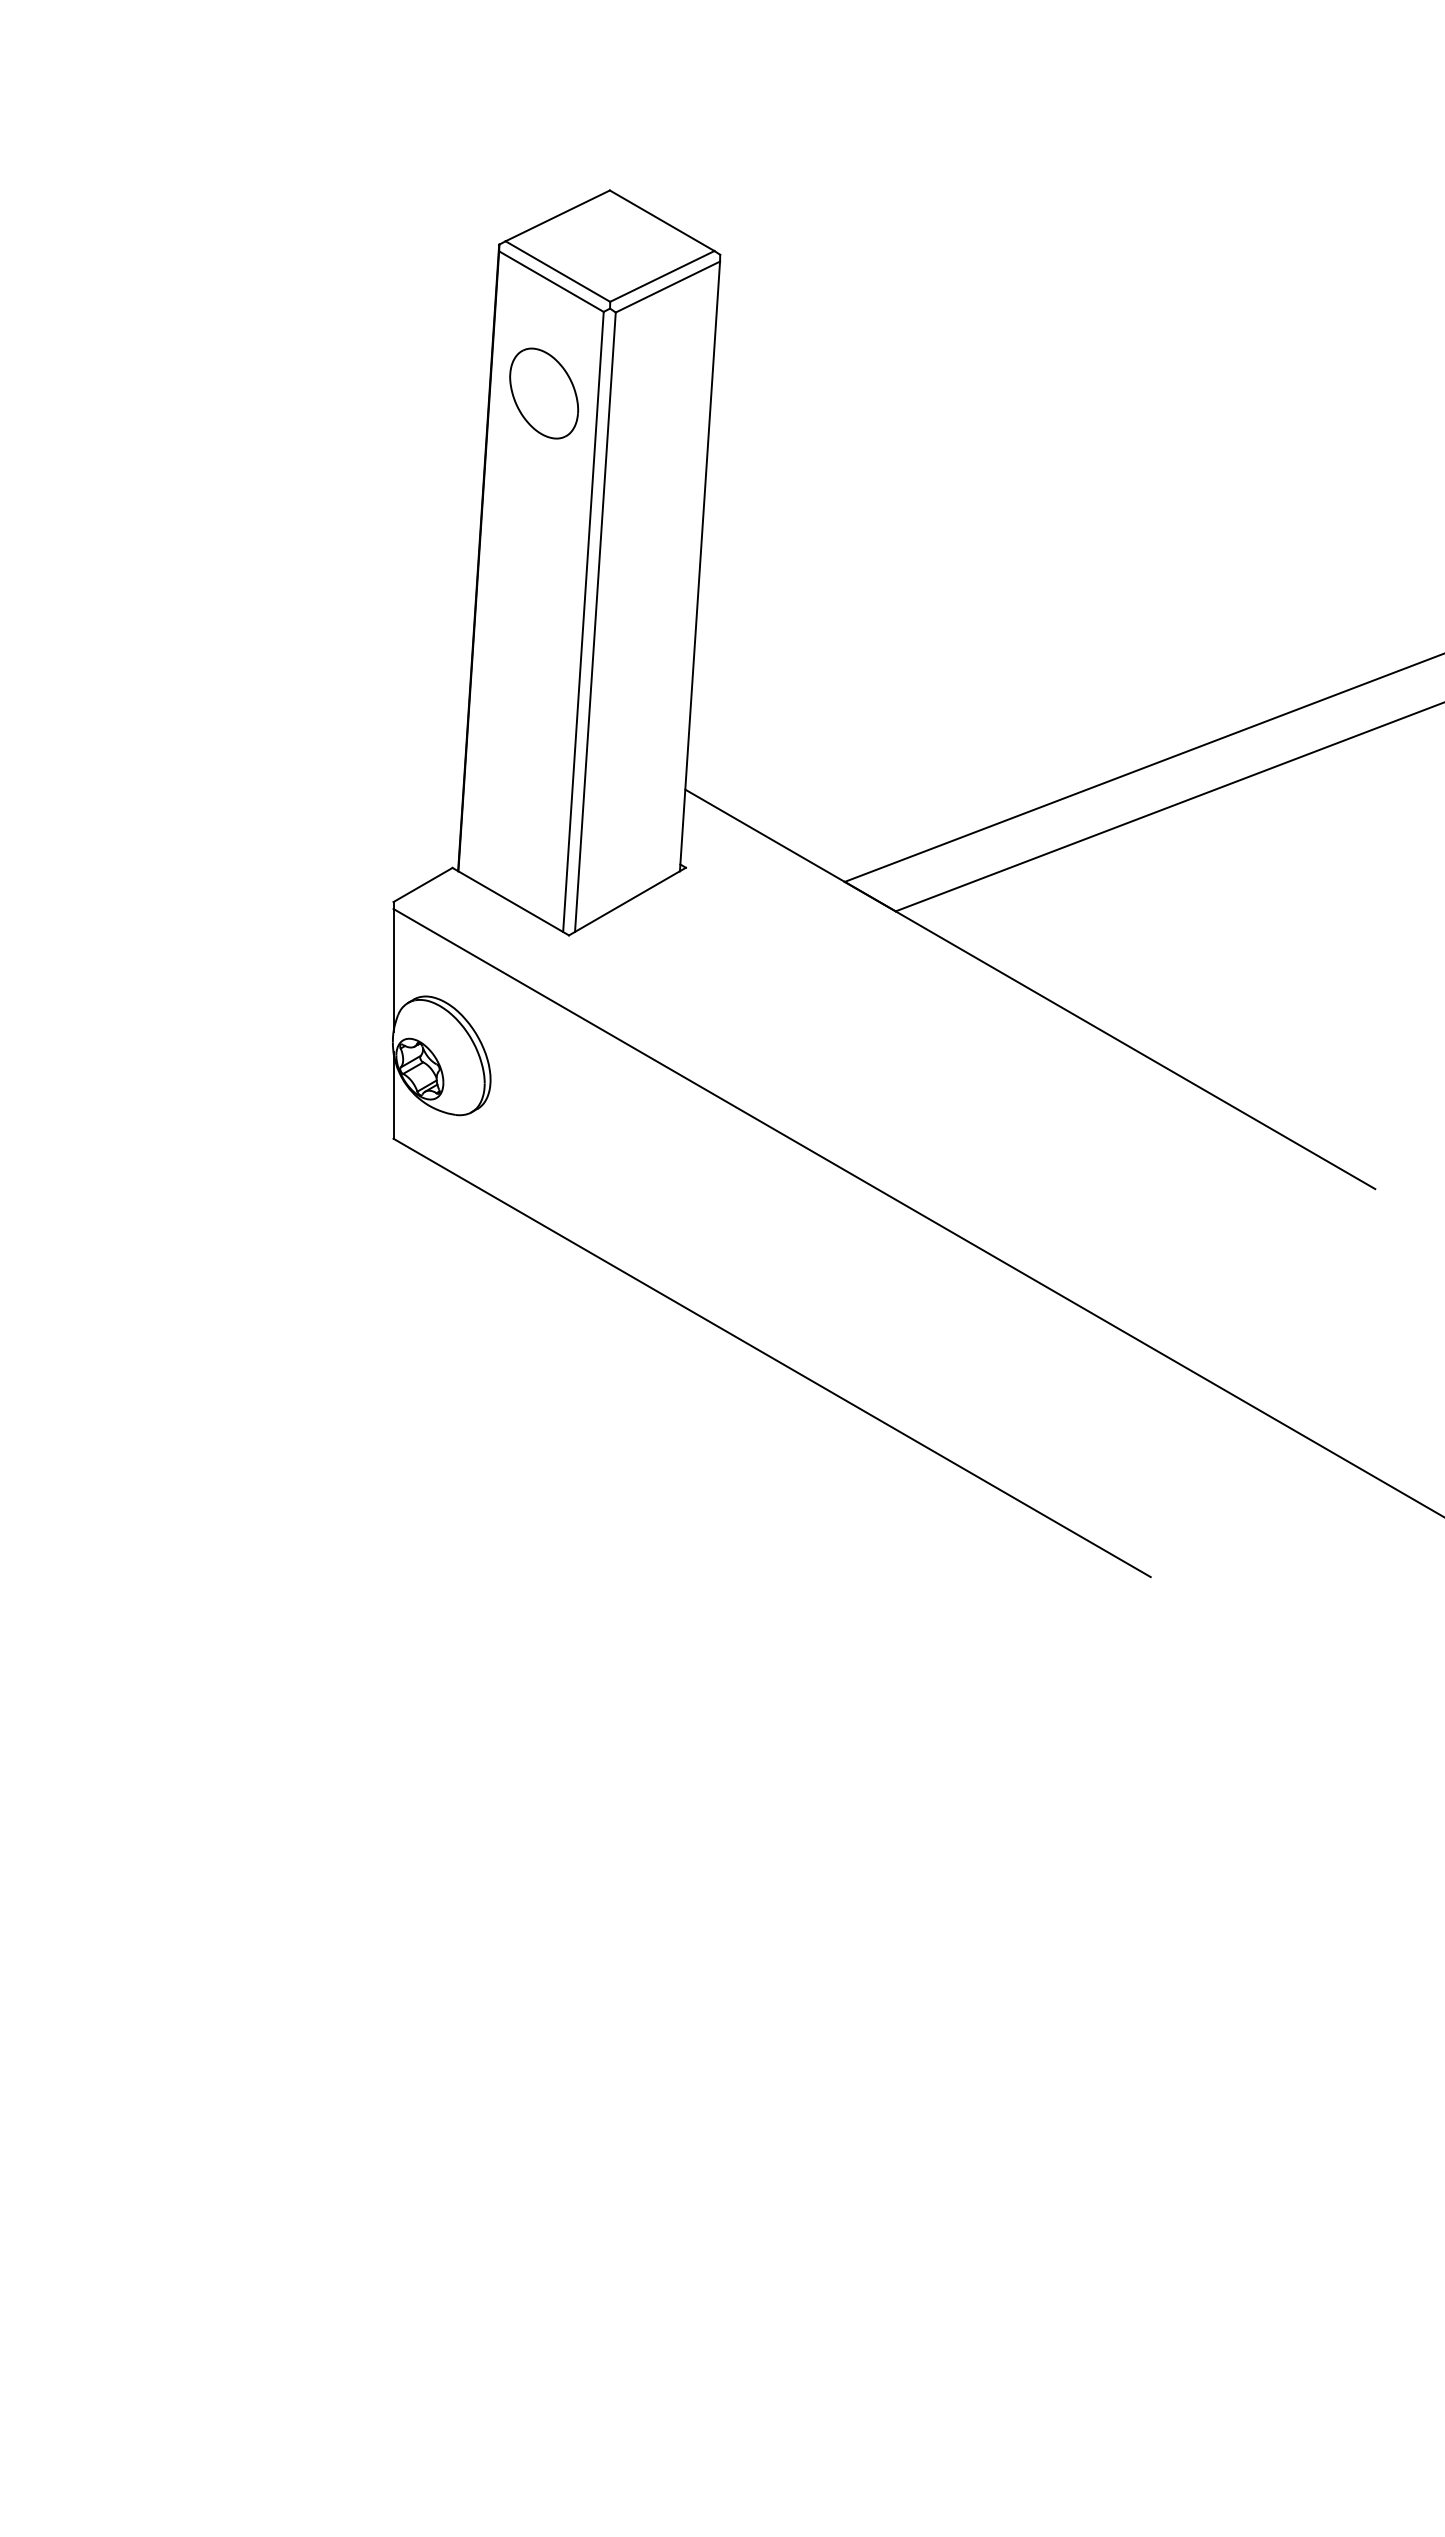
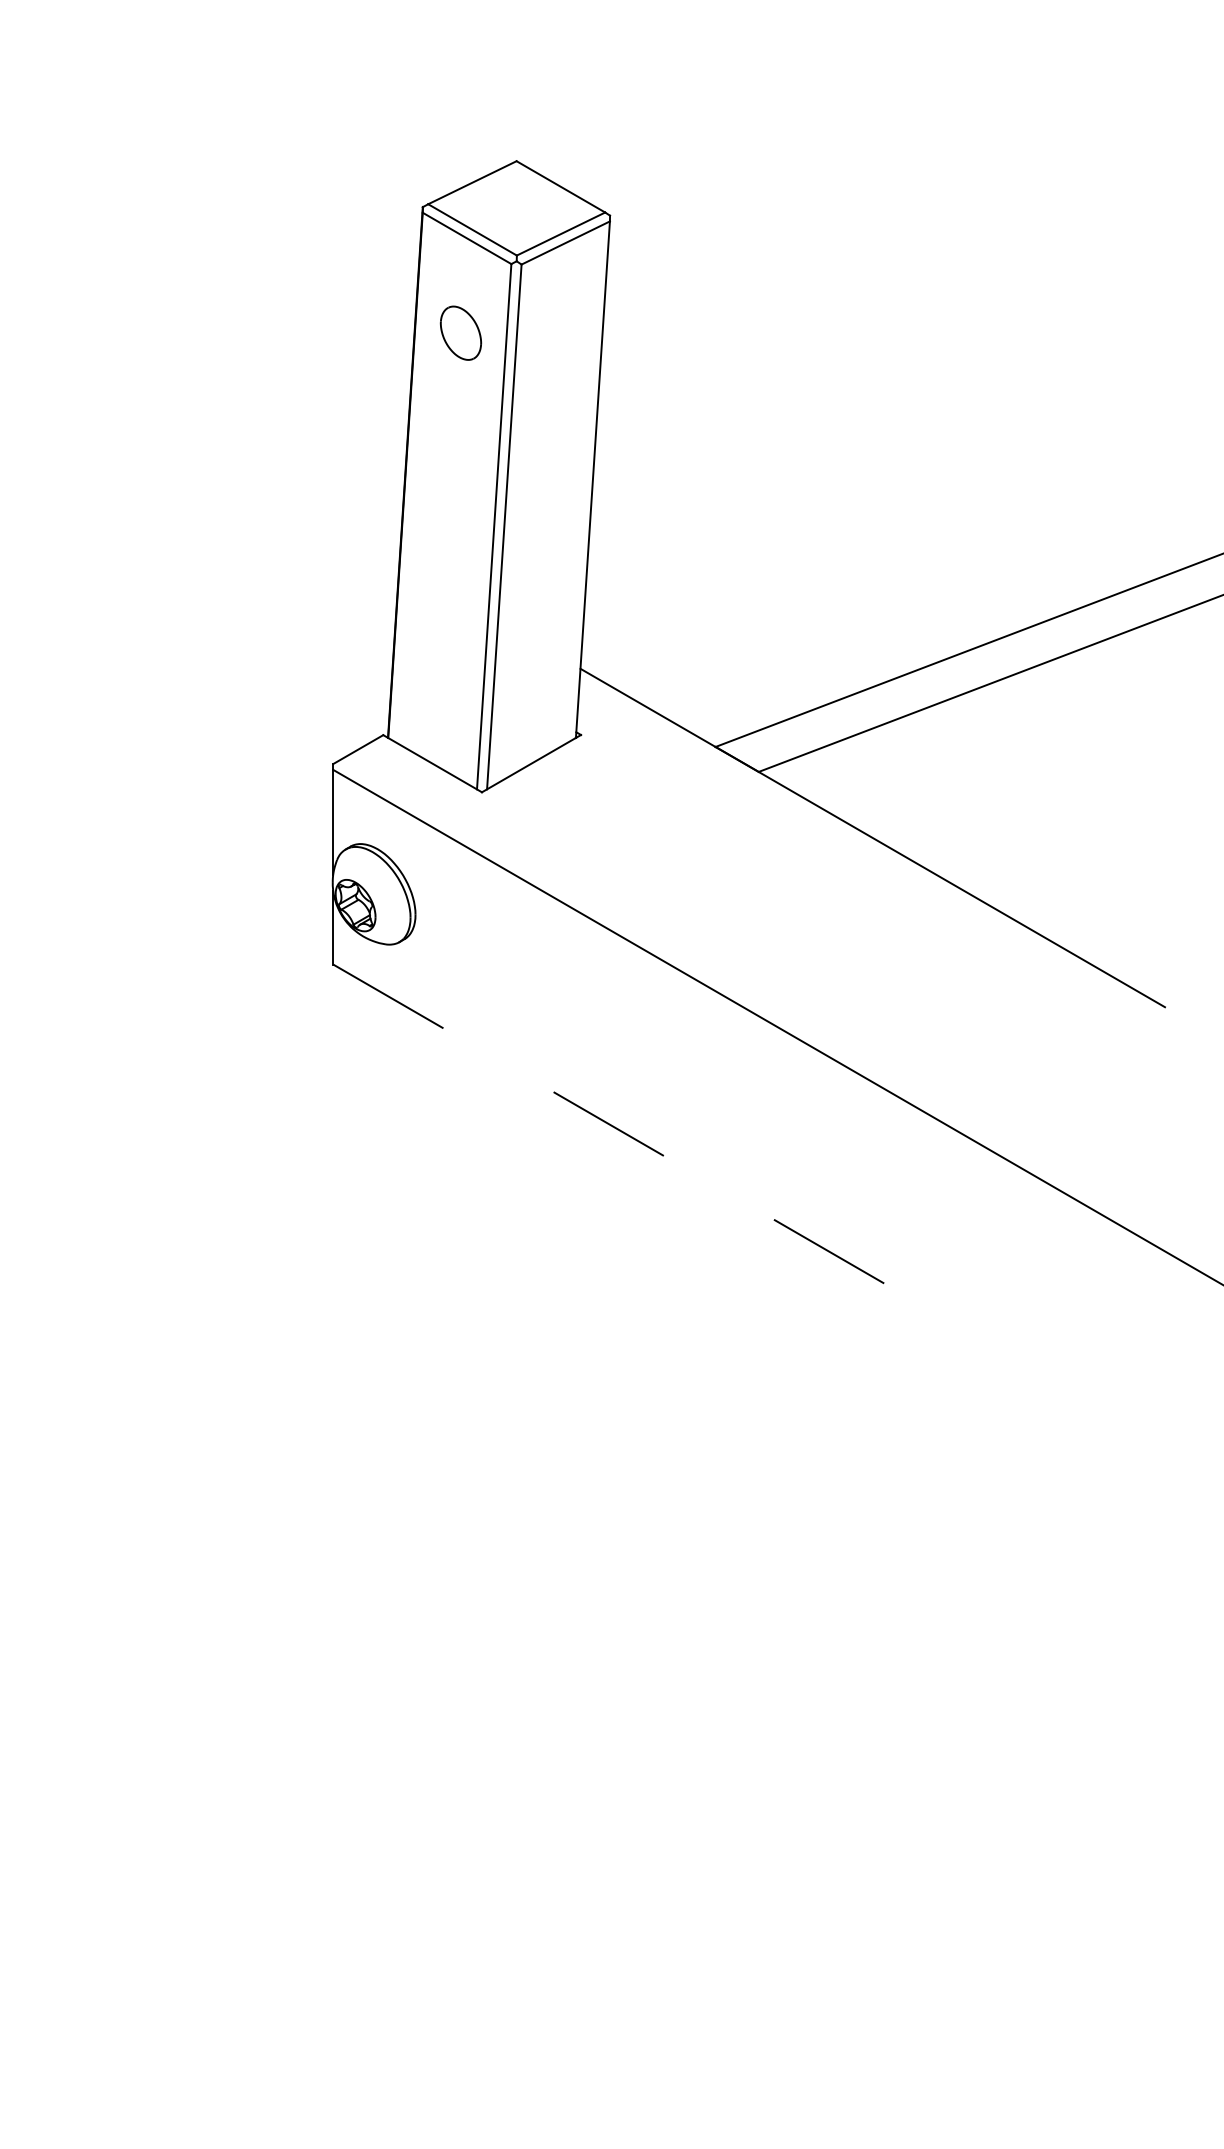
part: (544, 393) -> (461, 333), size x0.7
line: (772, 1358) -> (654, 1150), solid -> dashed

